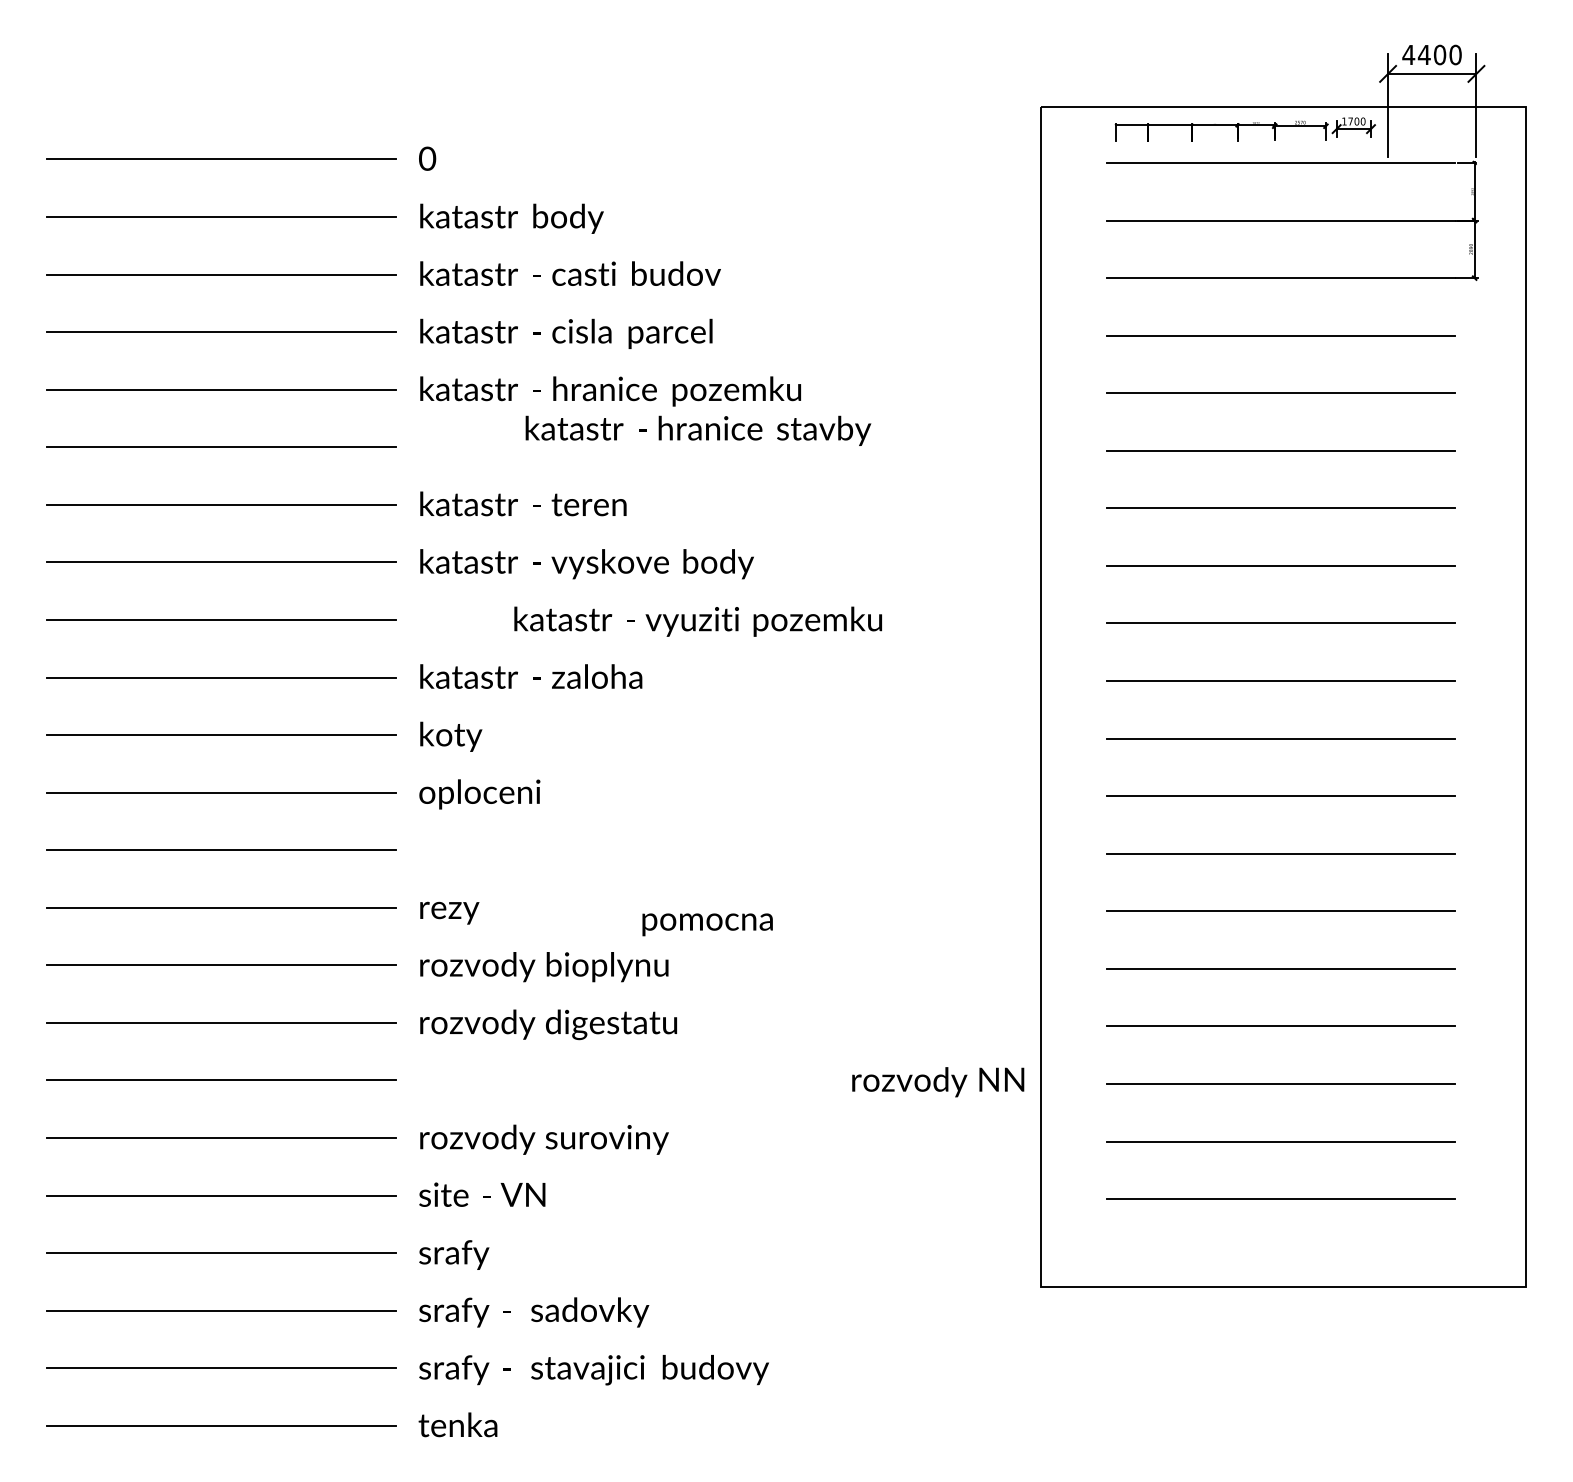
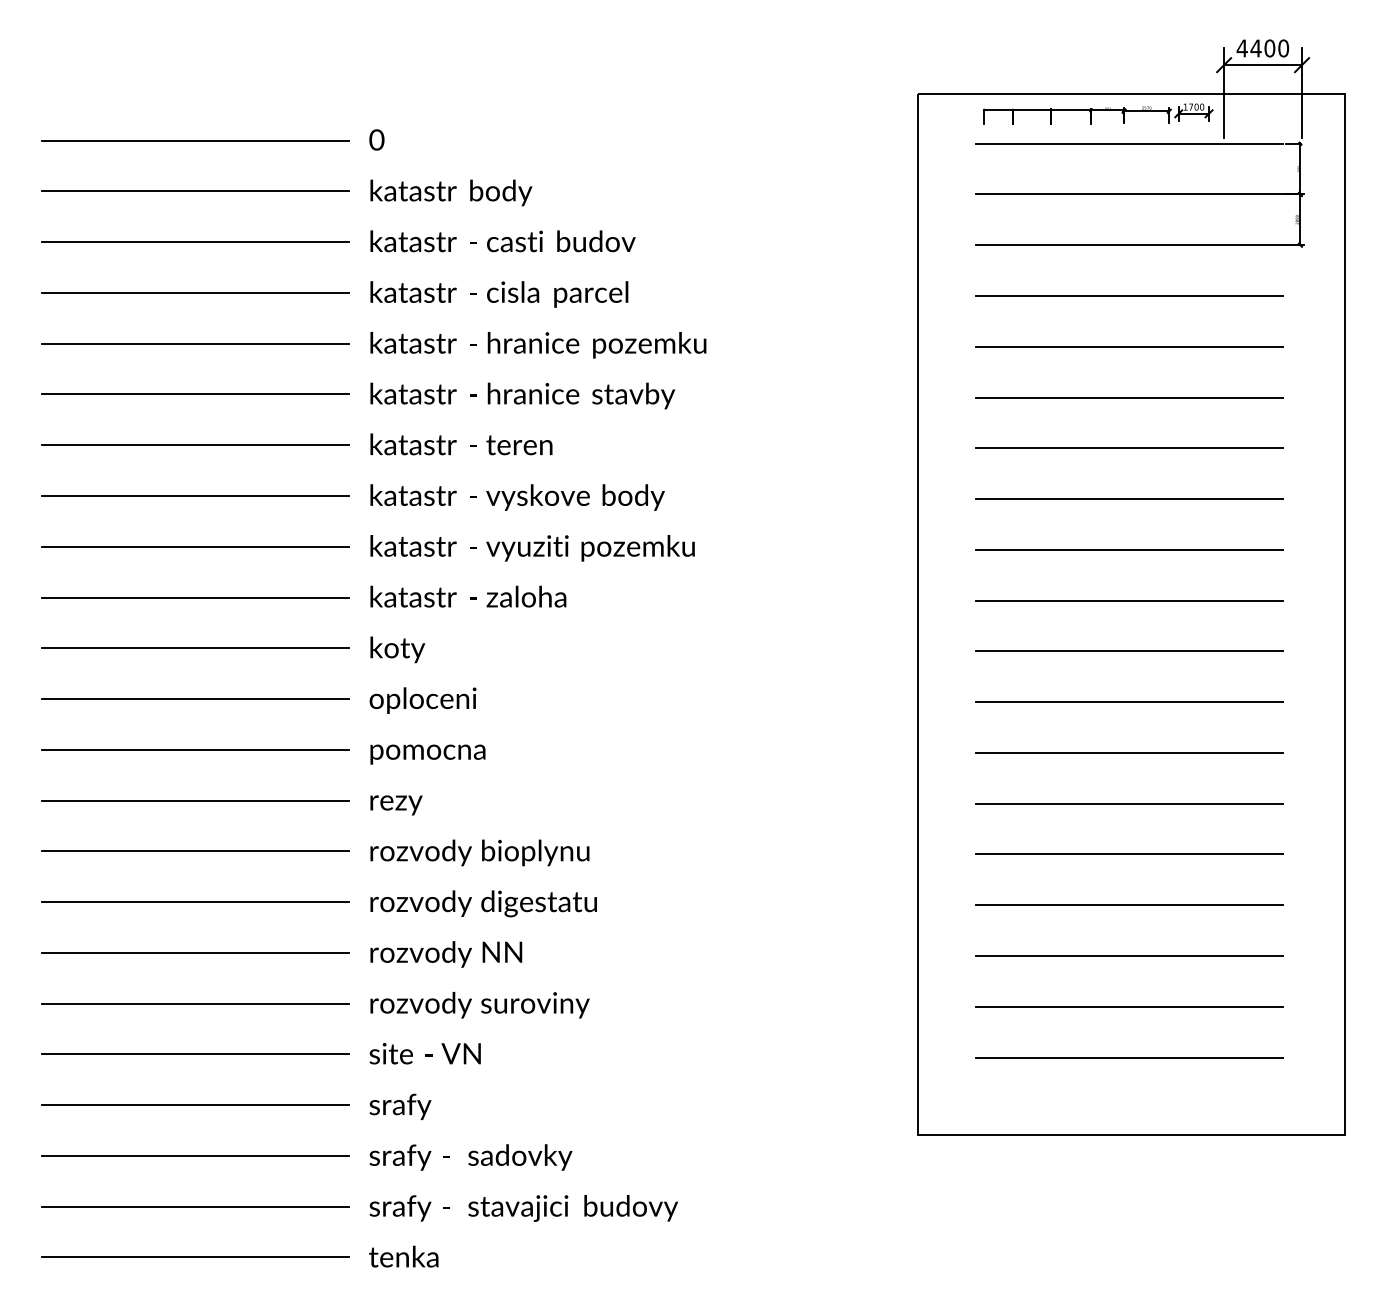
text: (698, 430) -> (522, 395), moved
text: (698, 621) -> (532, 548), moved
text: (707, 924) -> (427, 754), moved
text: (938, 1082) -> (446, 954), moved

